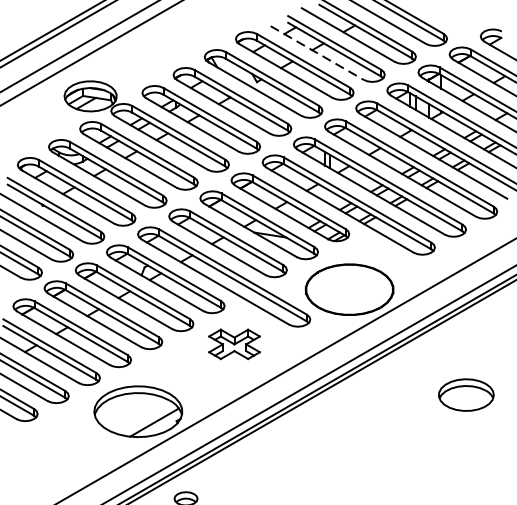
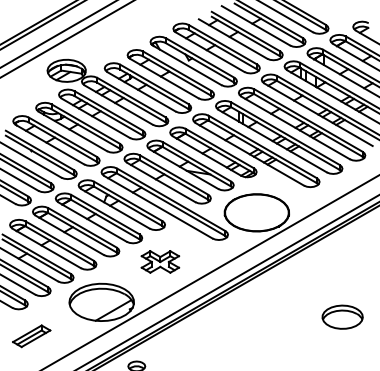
line: (317, 53) -> (233, 39), dashed -> solid
part: (234, 343) -> (160, 261), moved
part: (466, 394) -> (342, 316), moved
part: (42, 458) -> (31, 336), added

